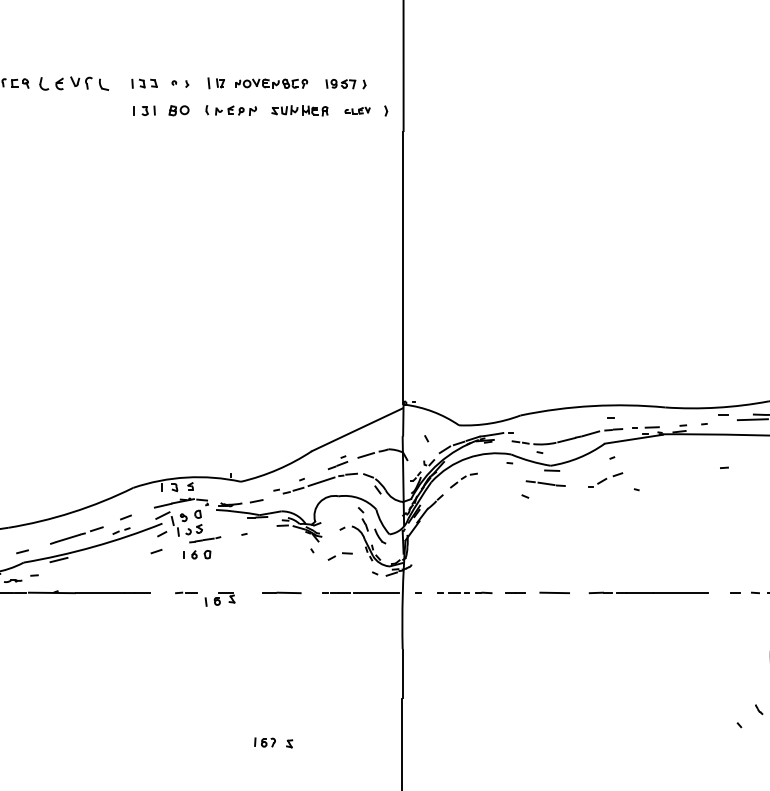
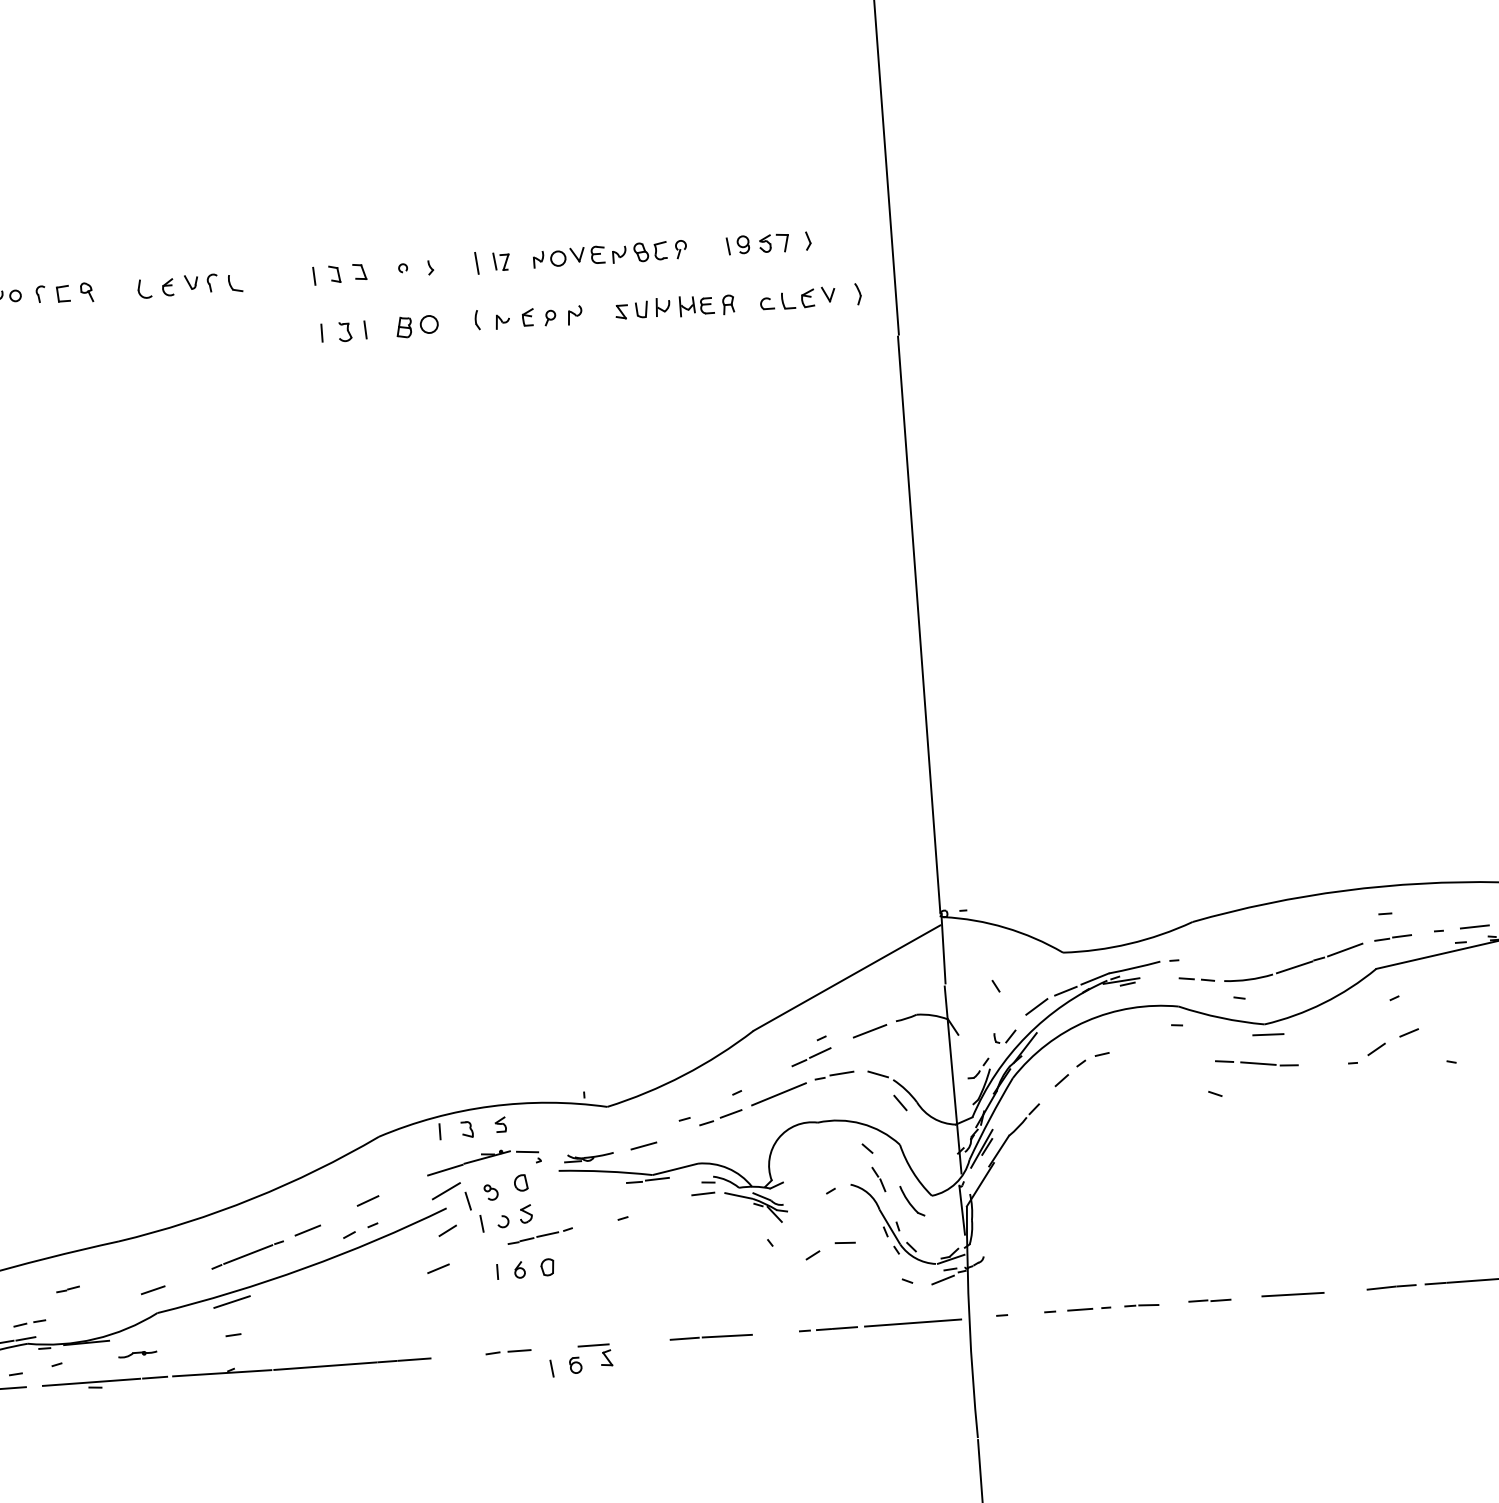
part: (74, 83) -> (190, 284), size x0.71
part: (357, 110) -> (797, 297), size x1.43
line: (34, 575) -> (233, 1335), moved

